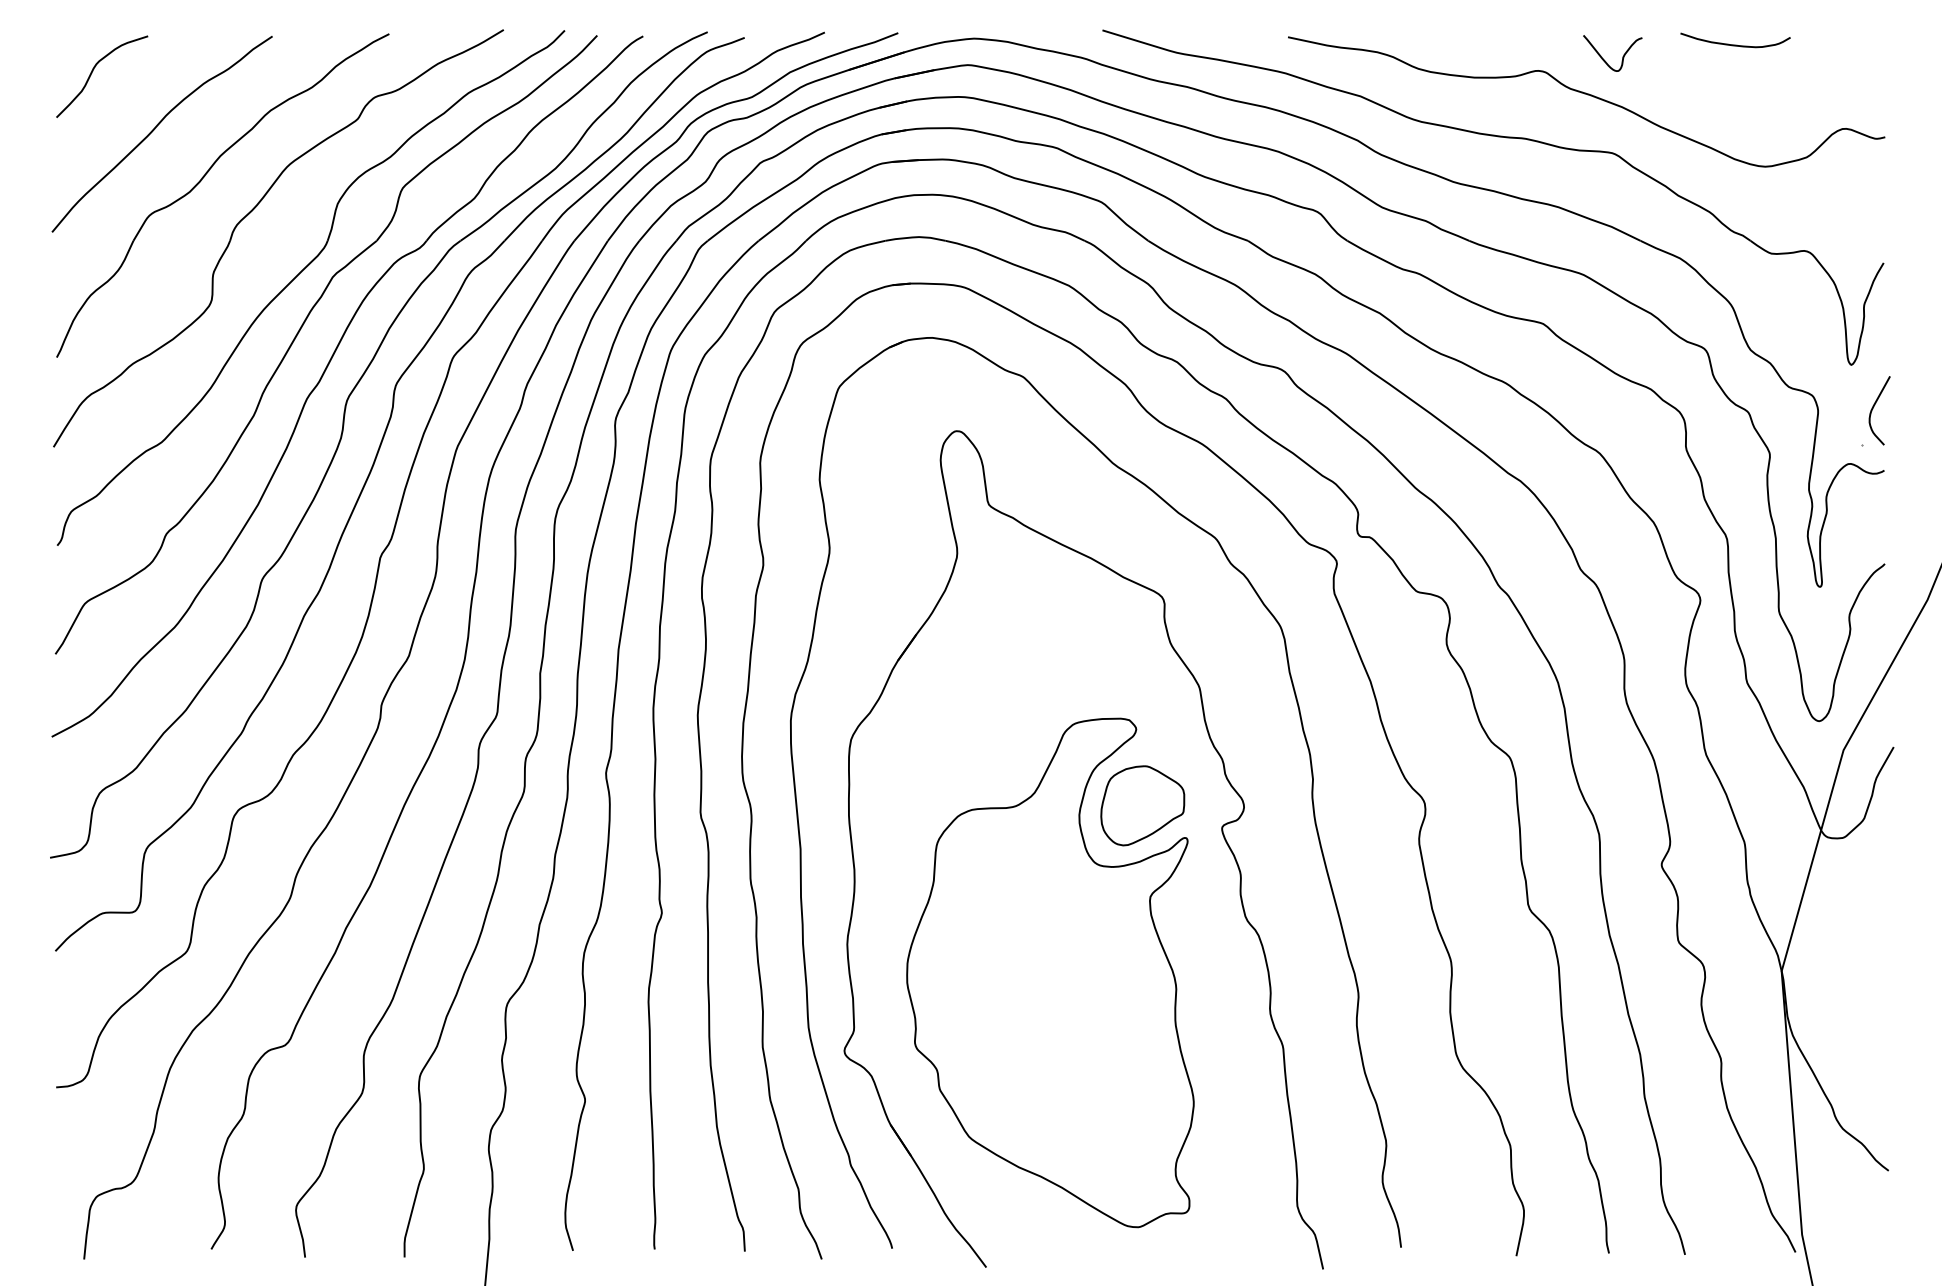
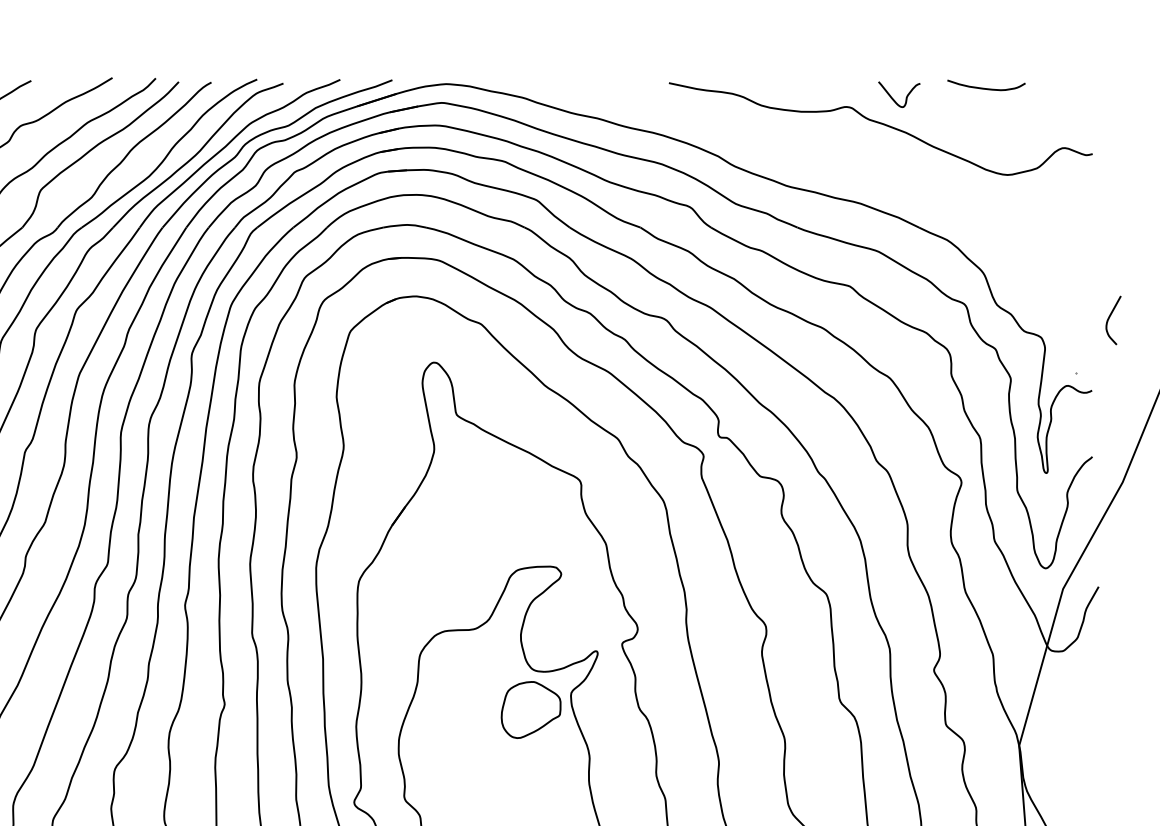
part: (1497, 137) -> (817, 154), removed
curve: (1873, 408) -> (1109, 318), moved
part: (1142, 805) -> (530, 709), moved

